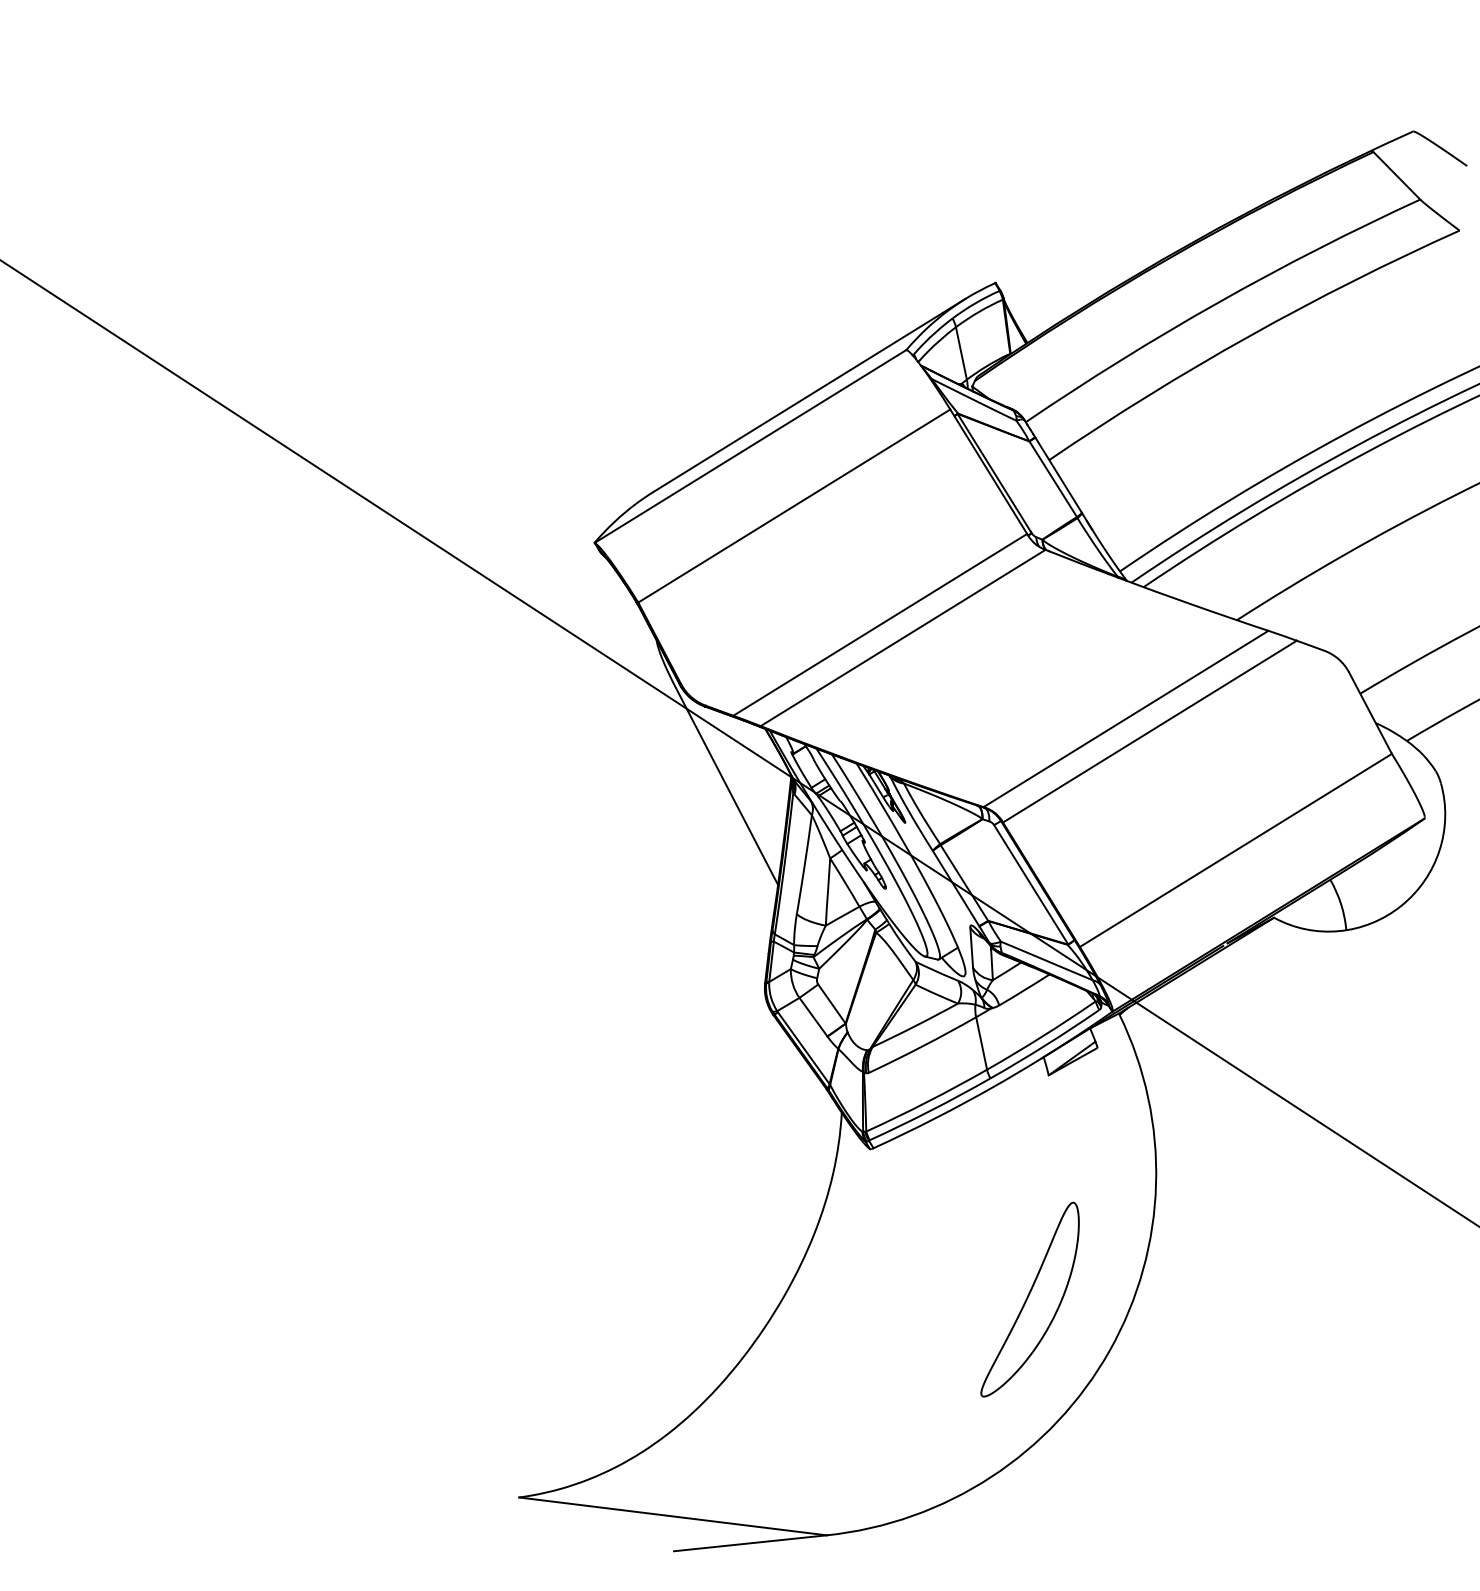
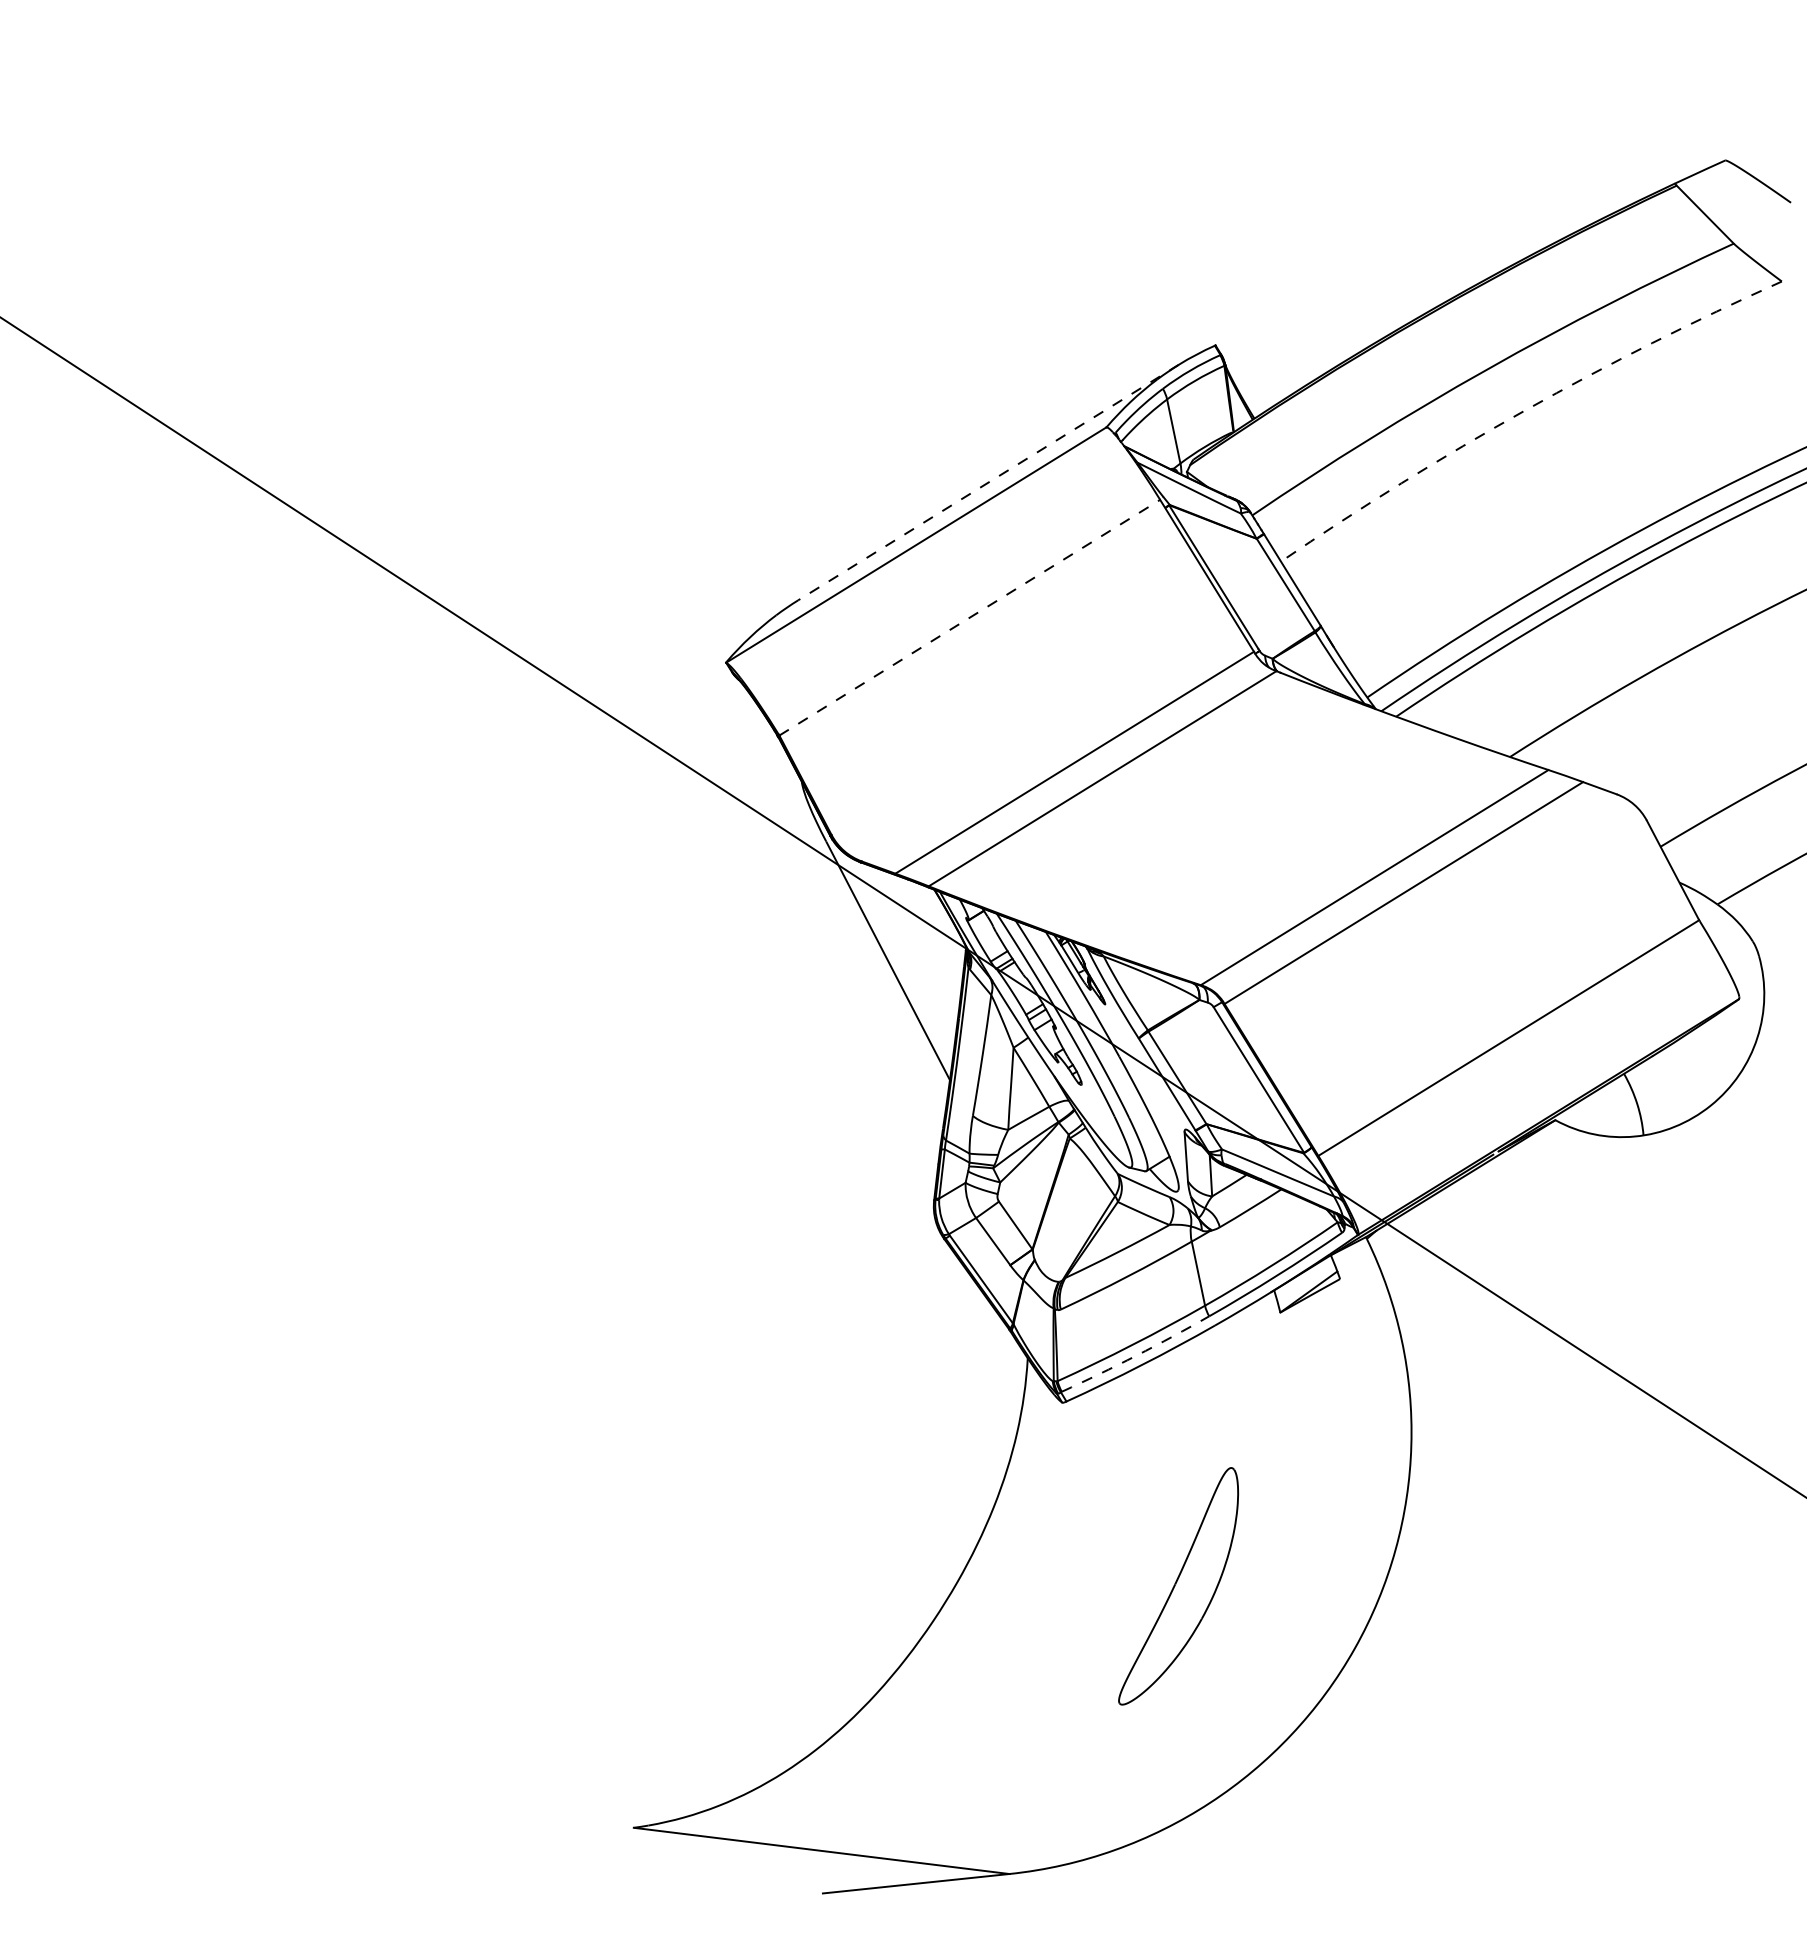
arc: (1249, 336) -> (1525, 410), solid -> dashed
line: (809, 395) -> (988, 482), solid -> dashed
line: (794, 505) -> (969, 617), solid -> dashed
arc: (930, 1110) -> (1136, 1355), solid -> dashed
part: (1030, 1299) -> (1178, 1586), moved

